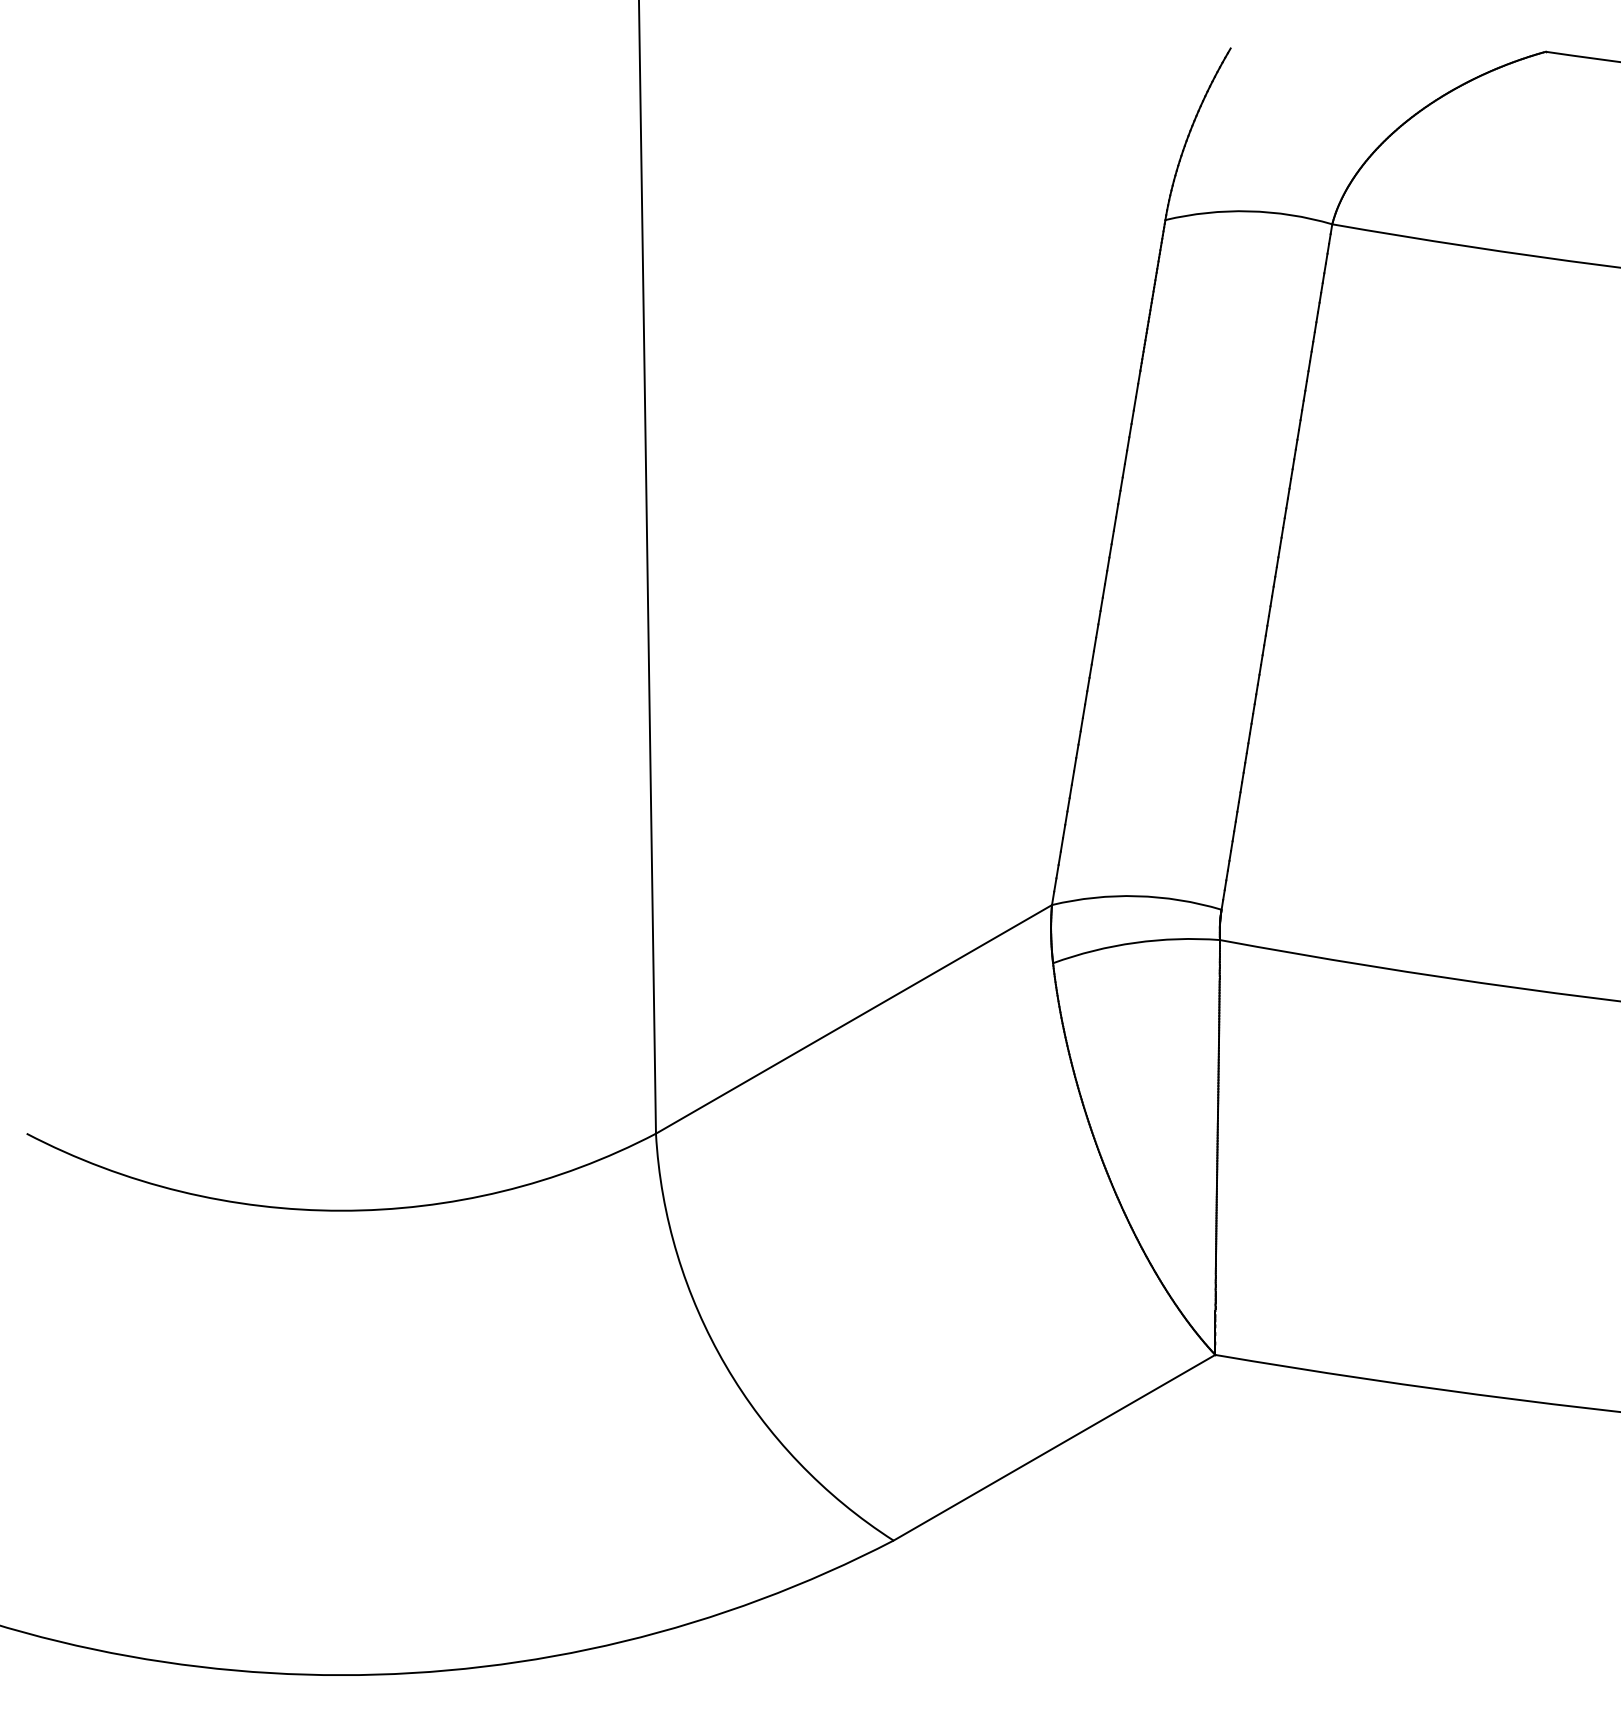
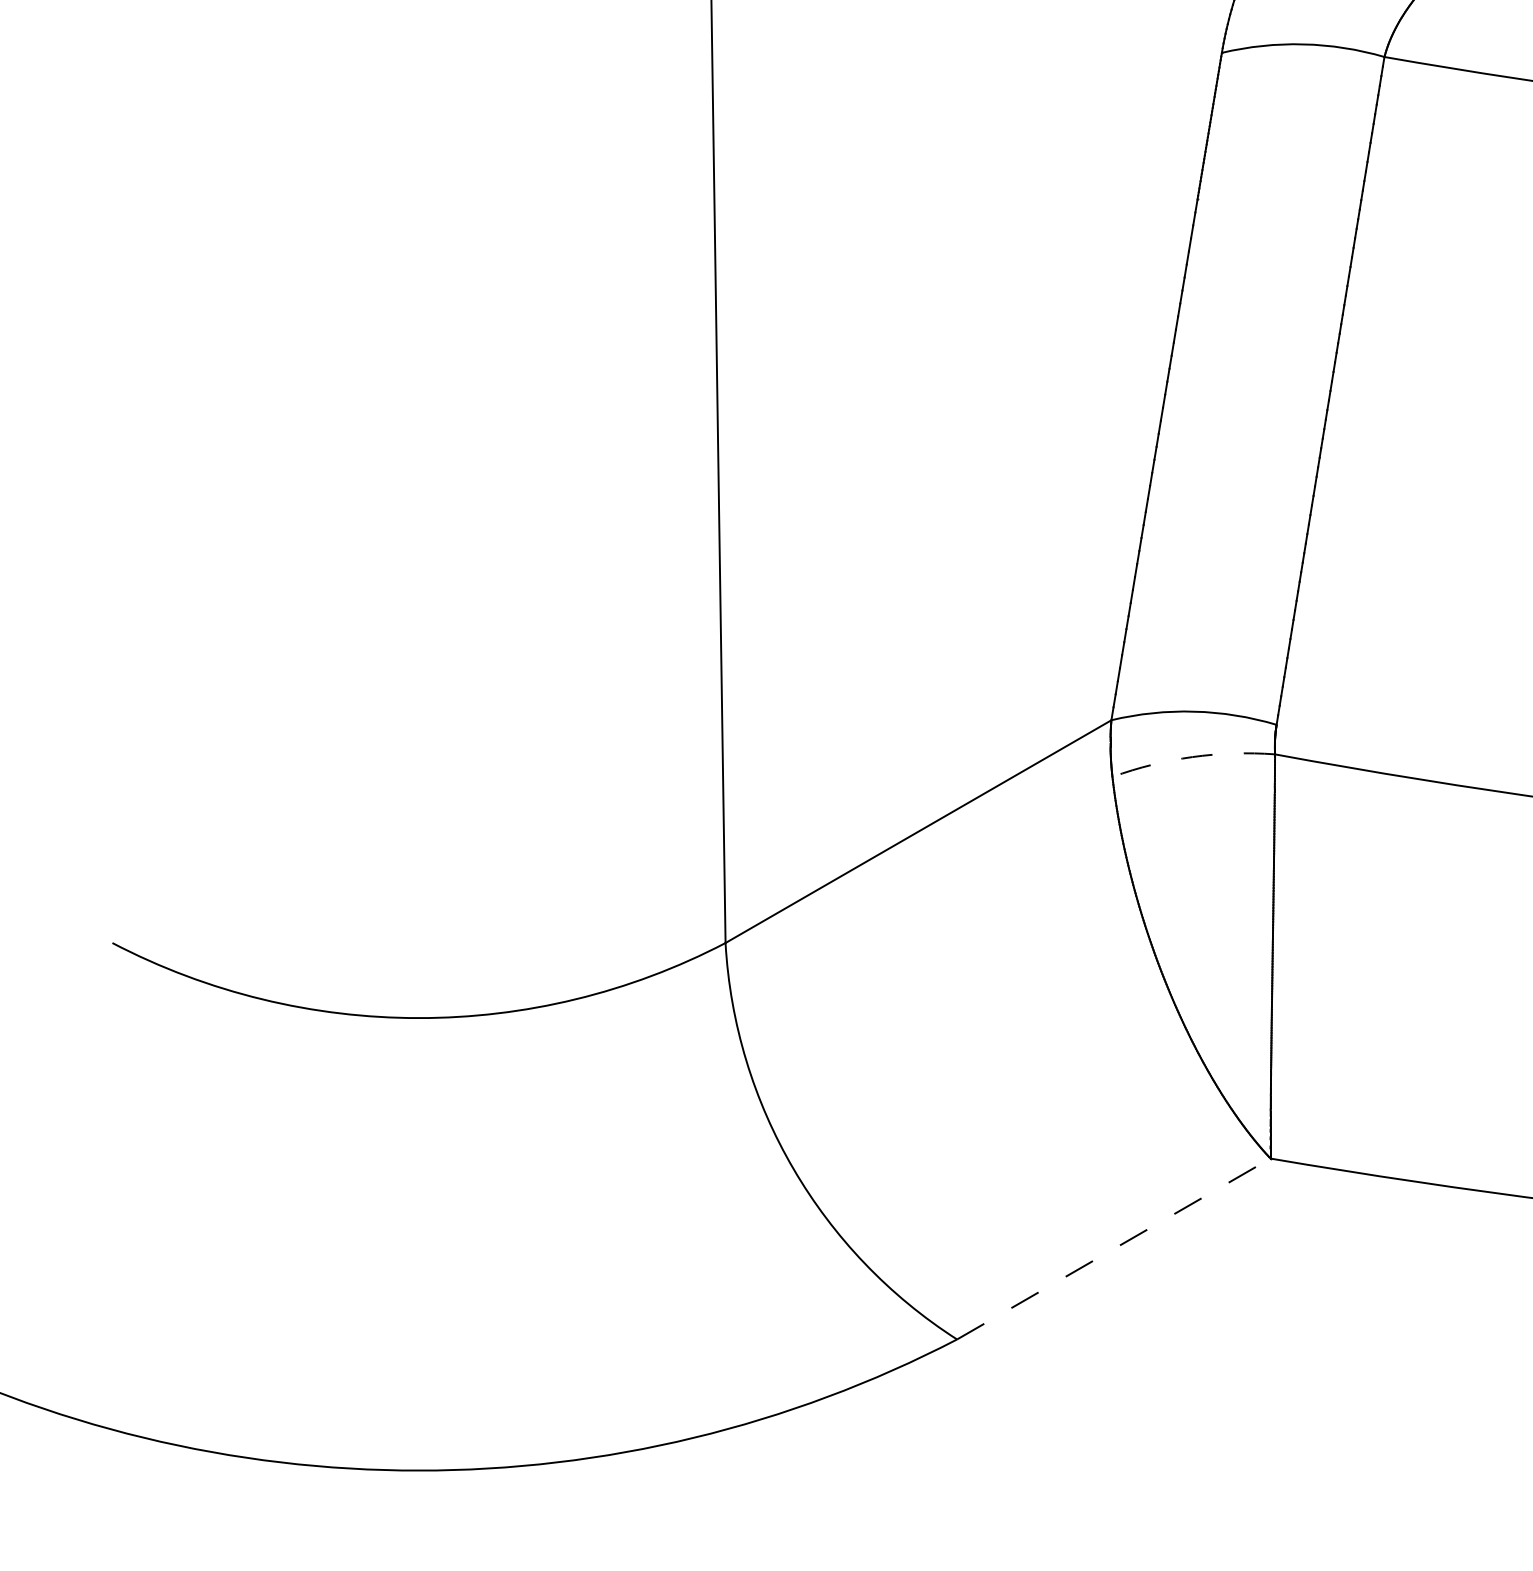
arc: (1135, 942) -> (1192, 756), solid -> dashed
line: (1054, 1447) -> (1113, 1248), solid -> dashed

